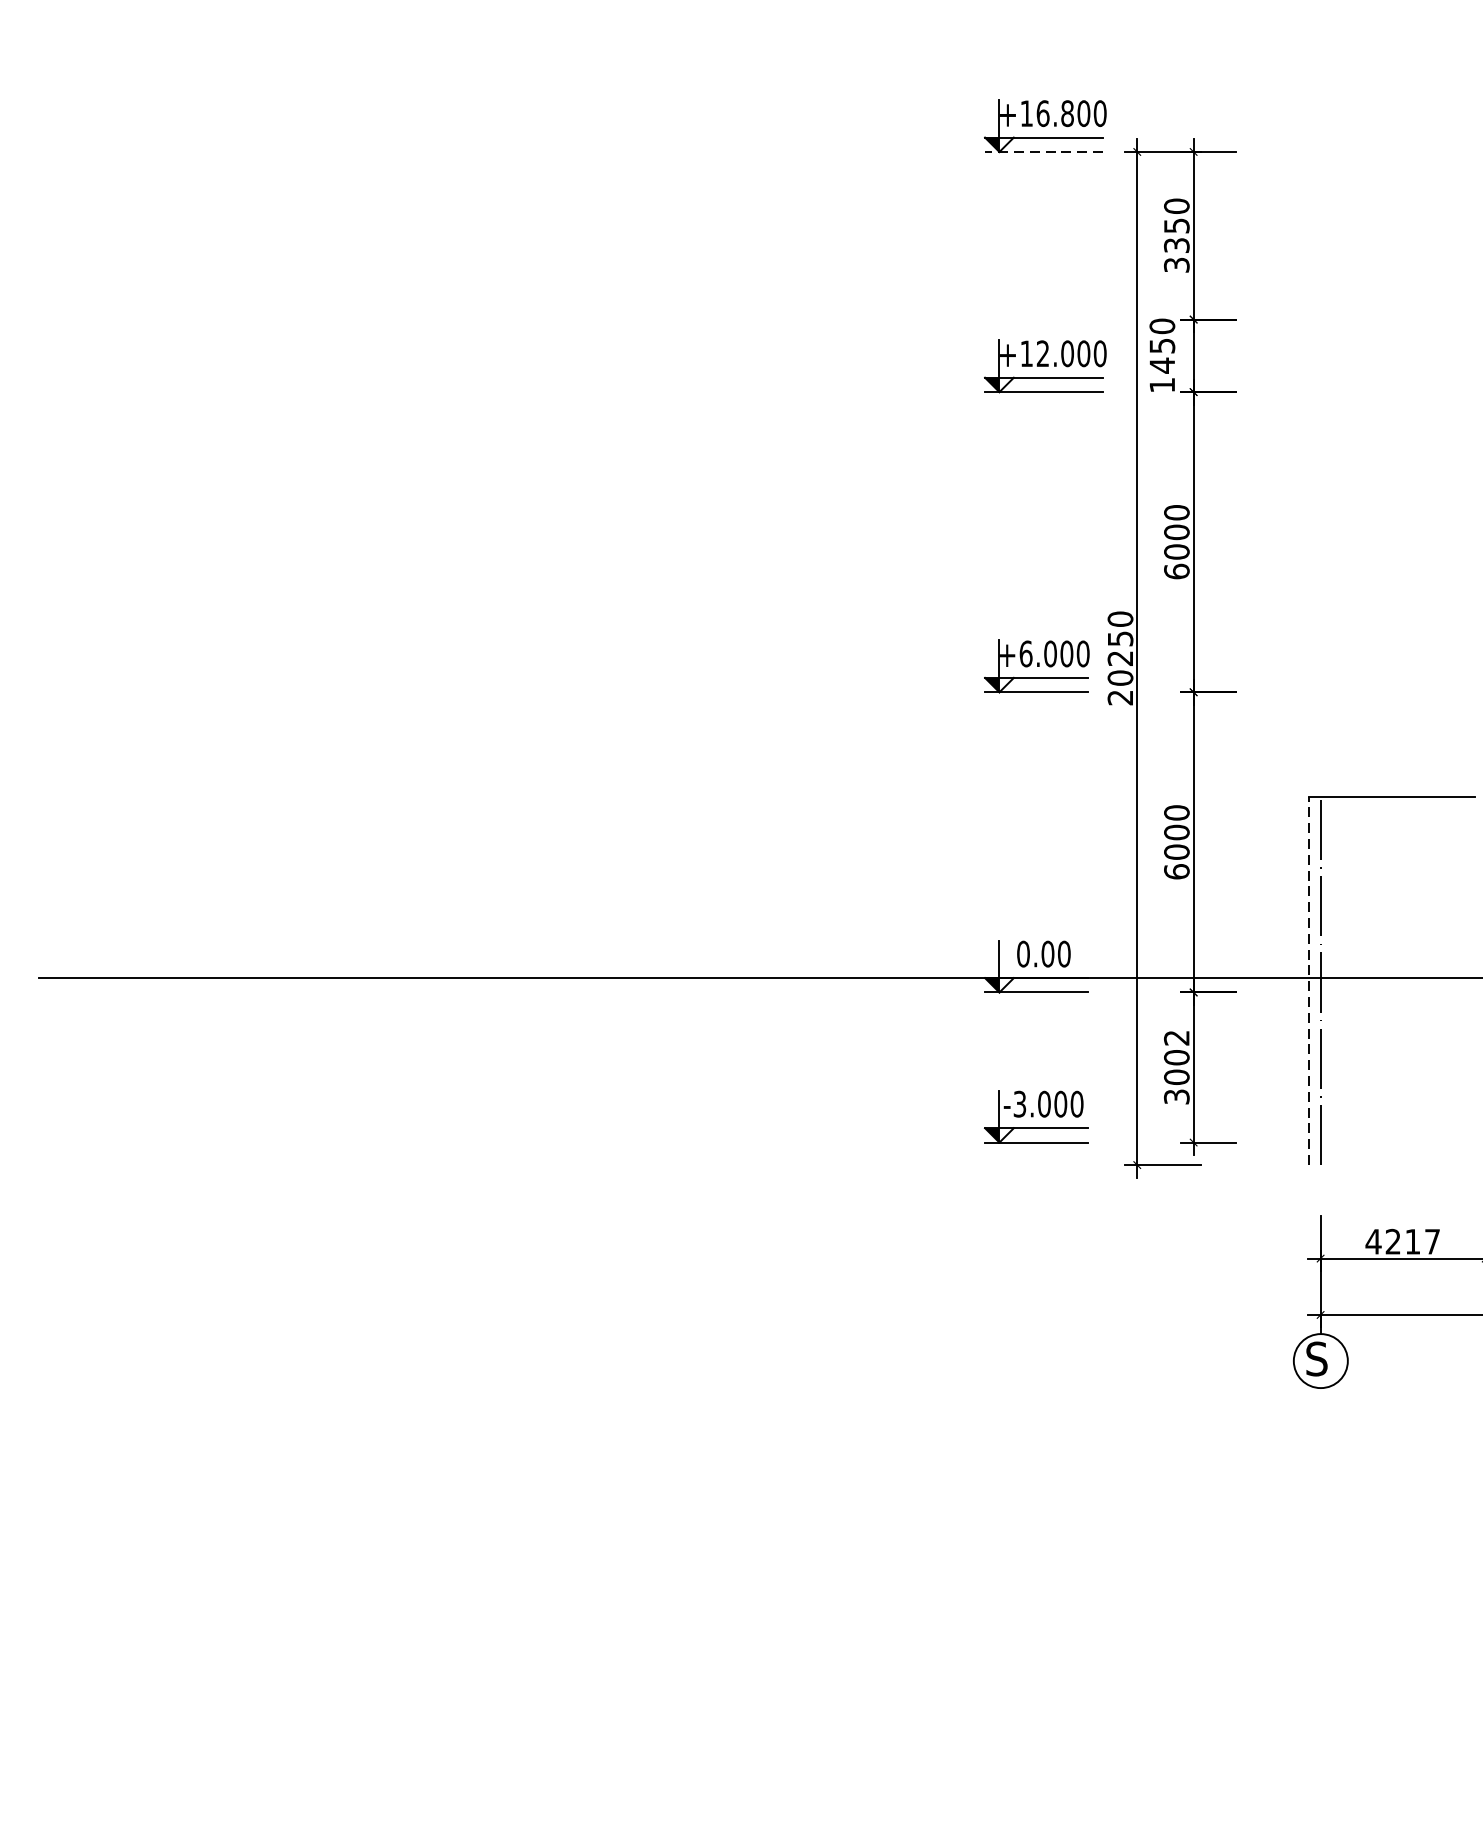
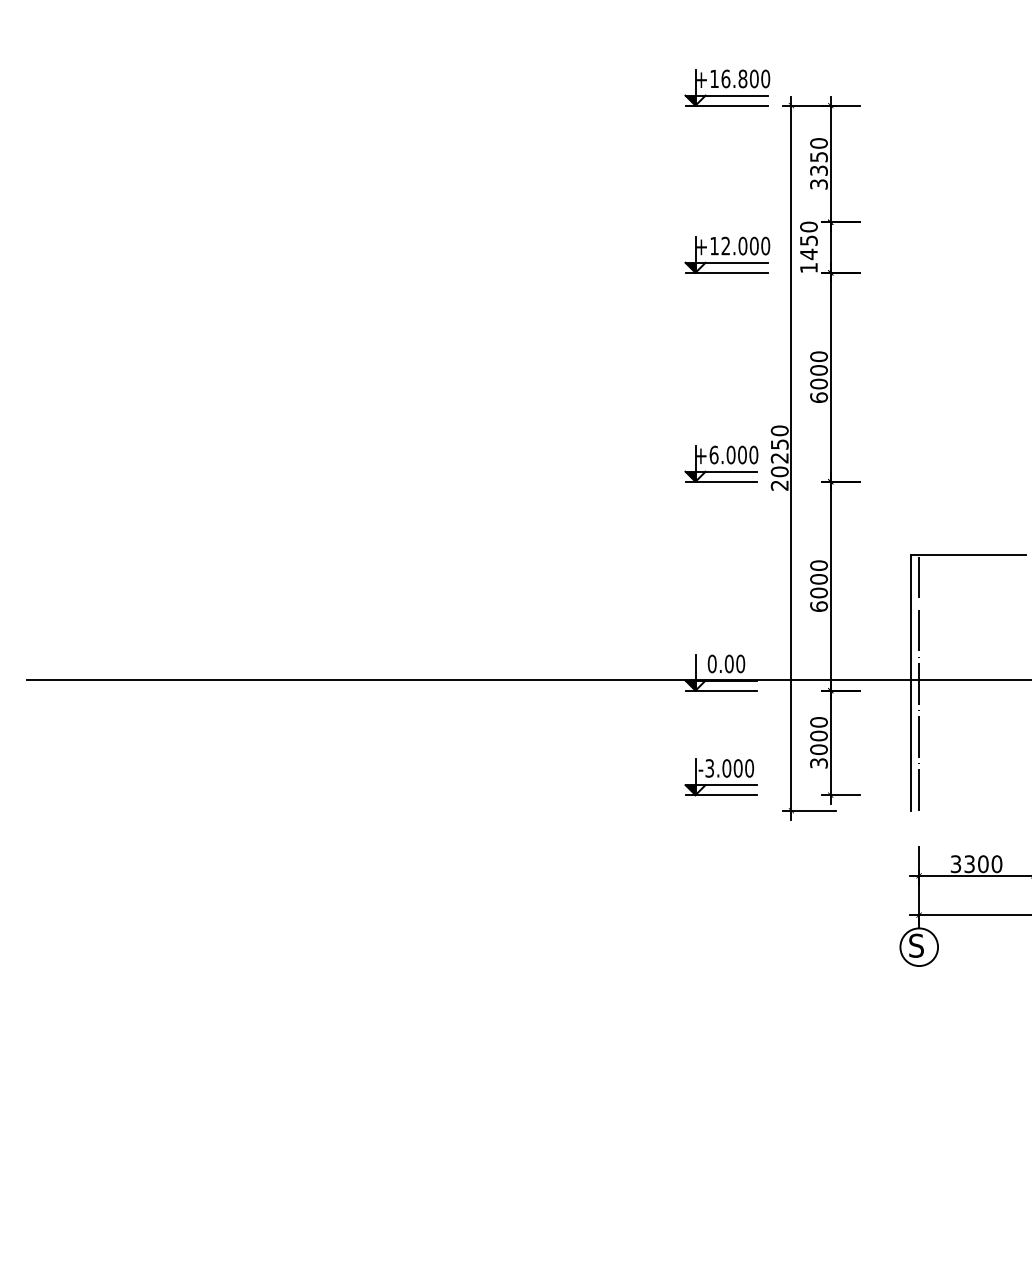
line: (1043, 151) -> (726, 105), dashed -> solid
line: (1309, 980) -> (911, 682), dashed -> solid
text: (1176, 1038) -> (818, 722), 3002 -> 3000
text: (1403, 1242) -> (976, 864), 4217 -> 3300

